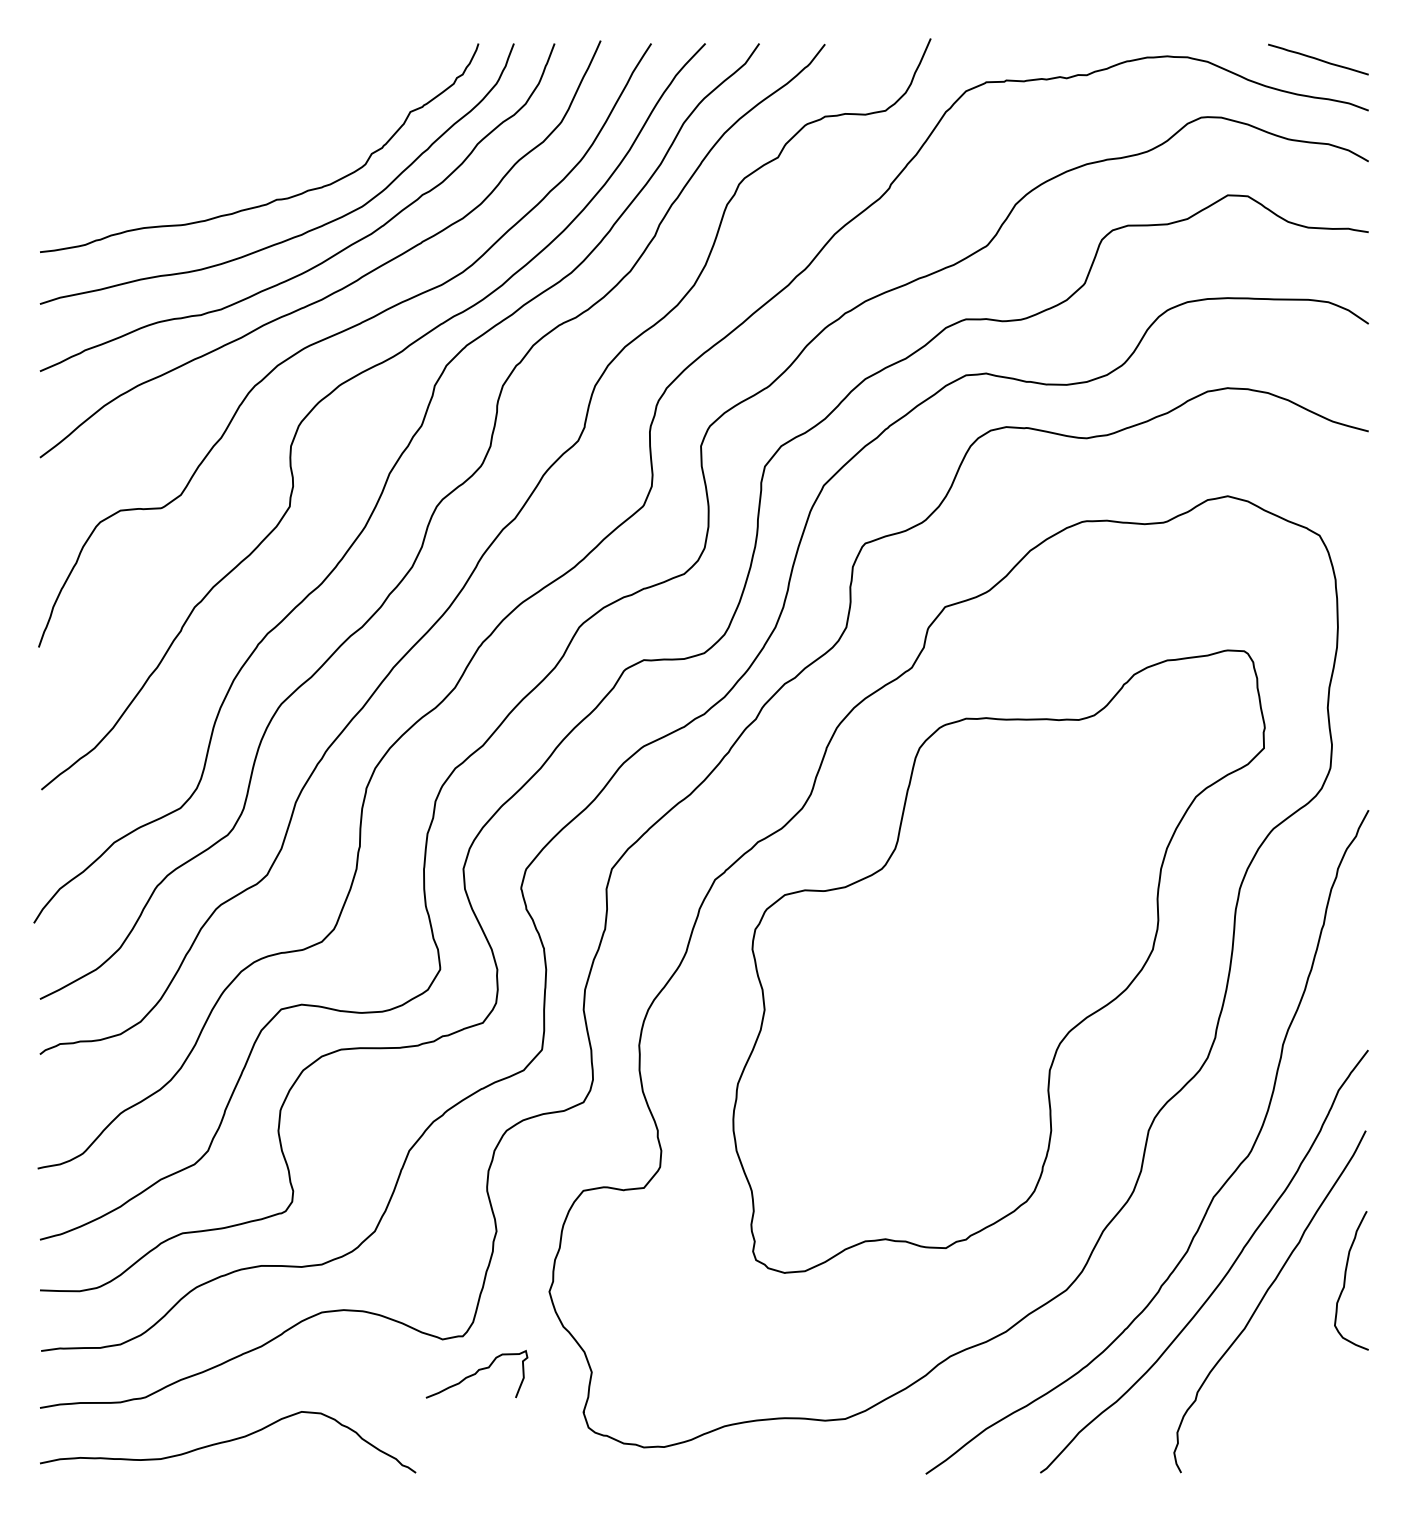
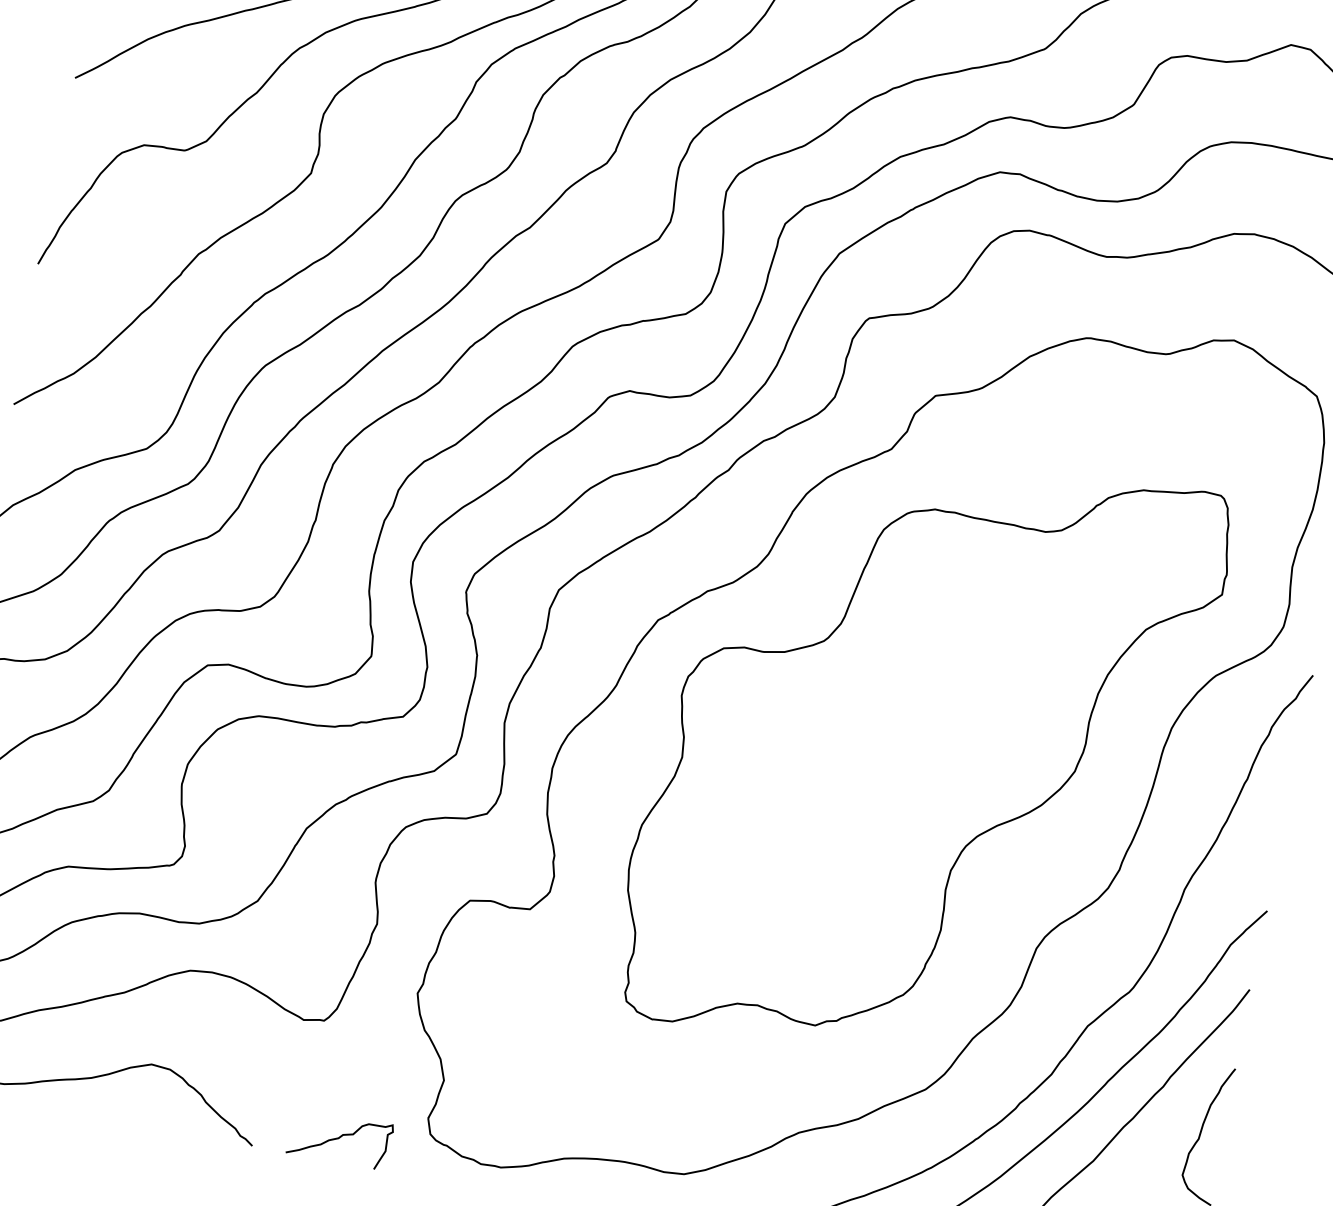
curve: (476, 1374) -> (339, 1138), moved

